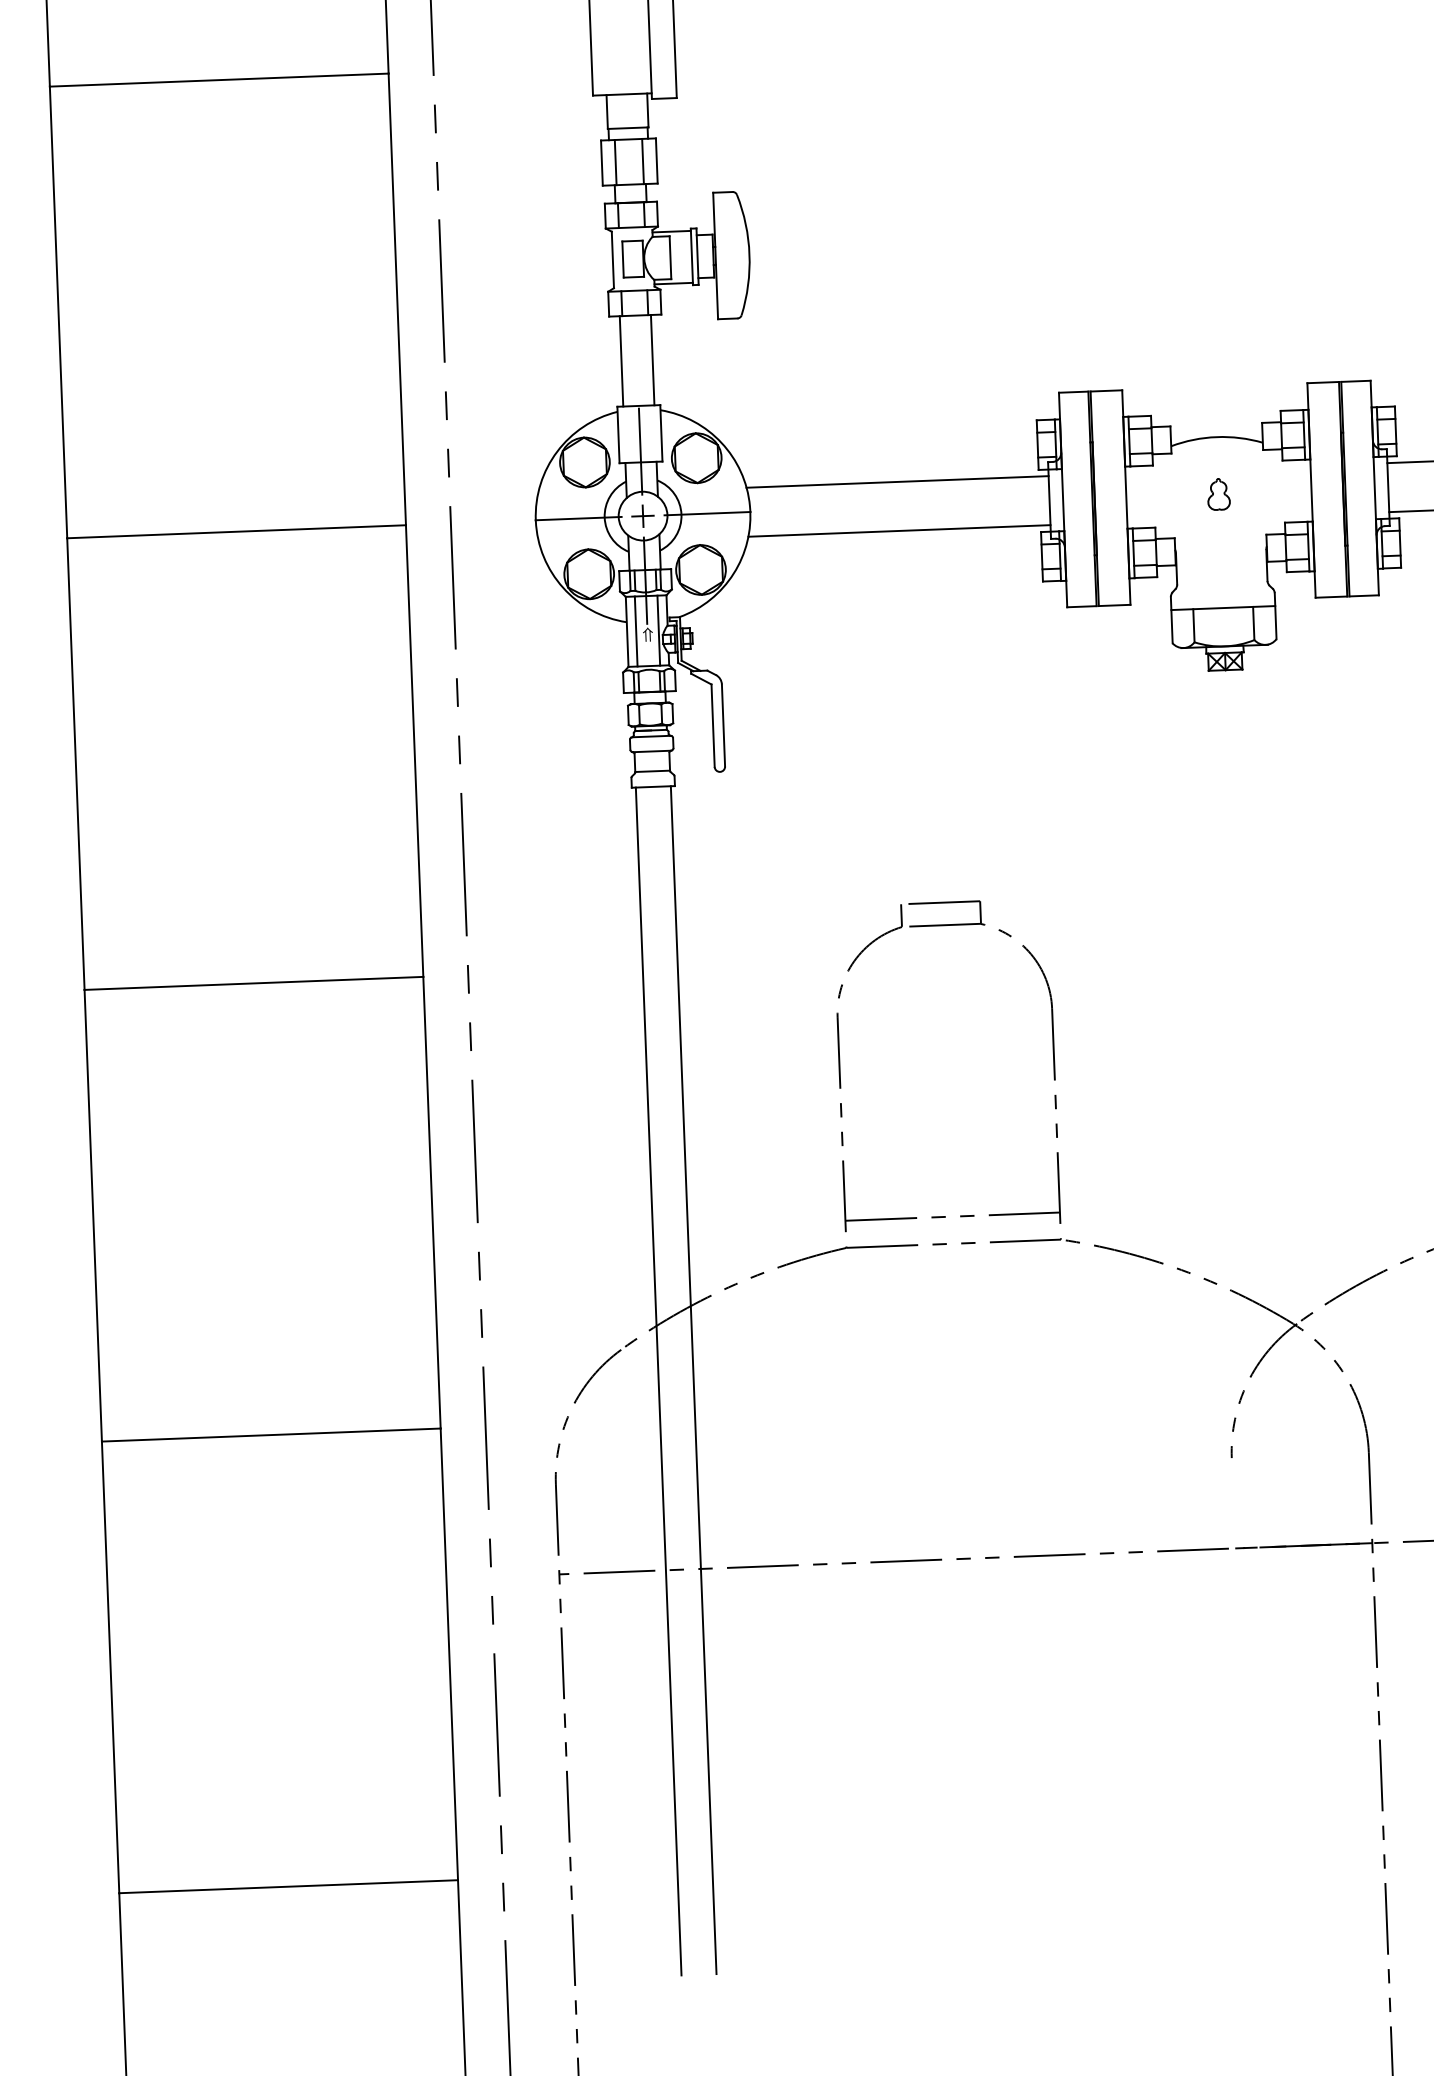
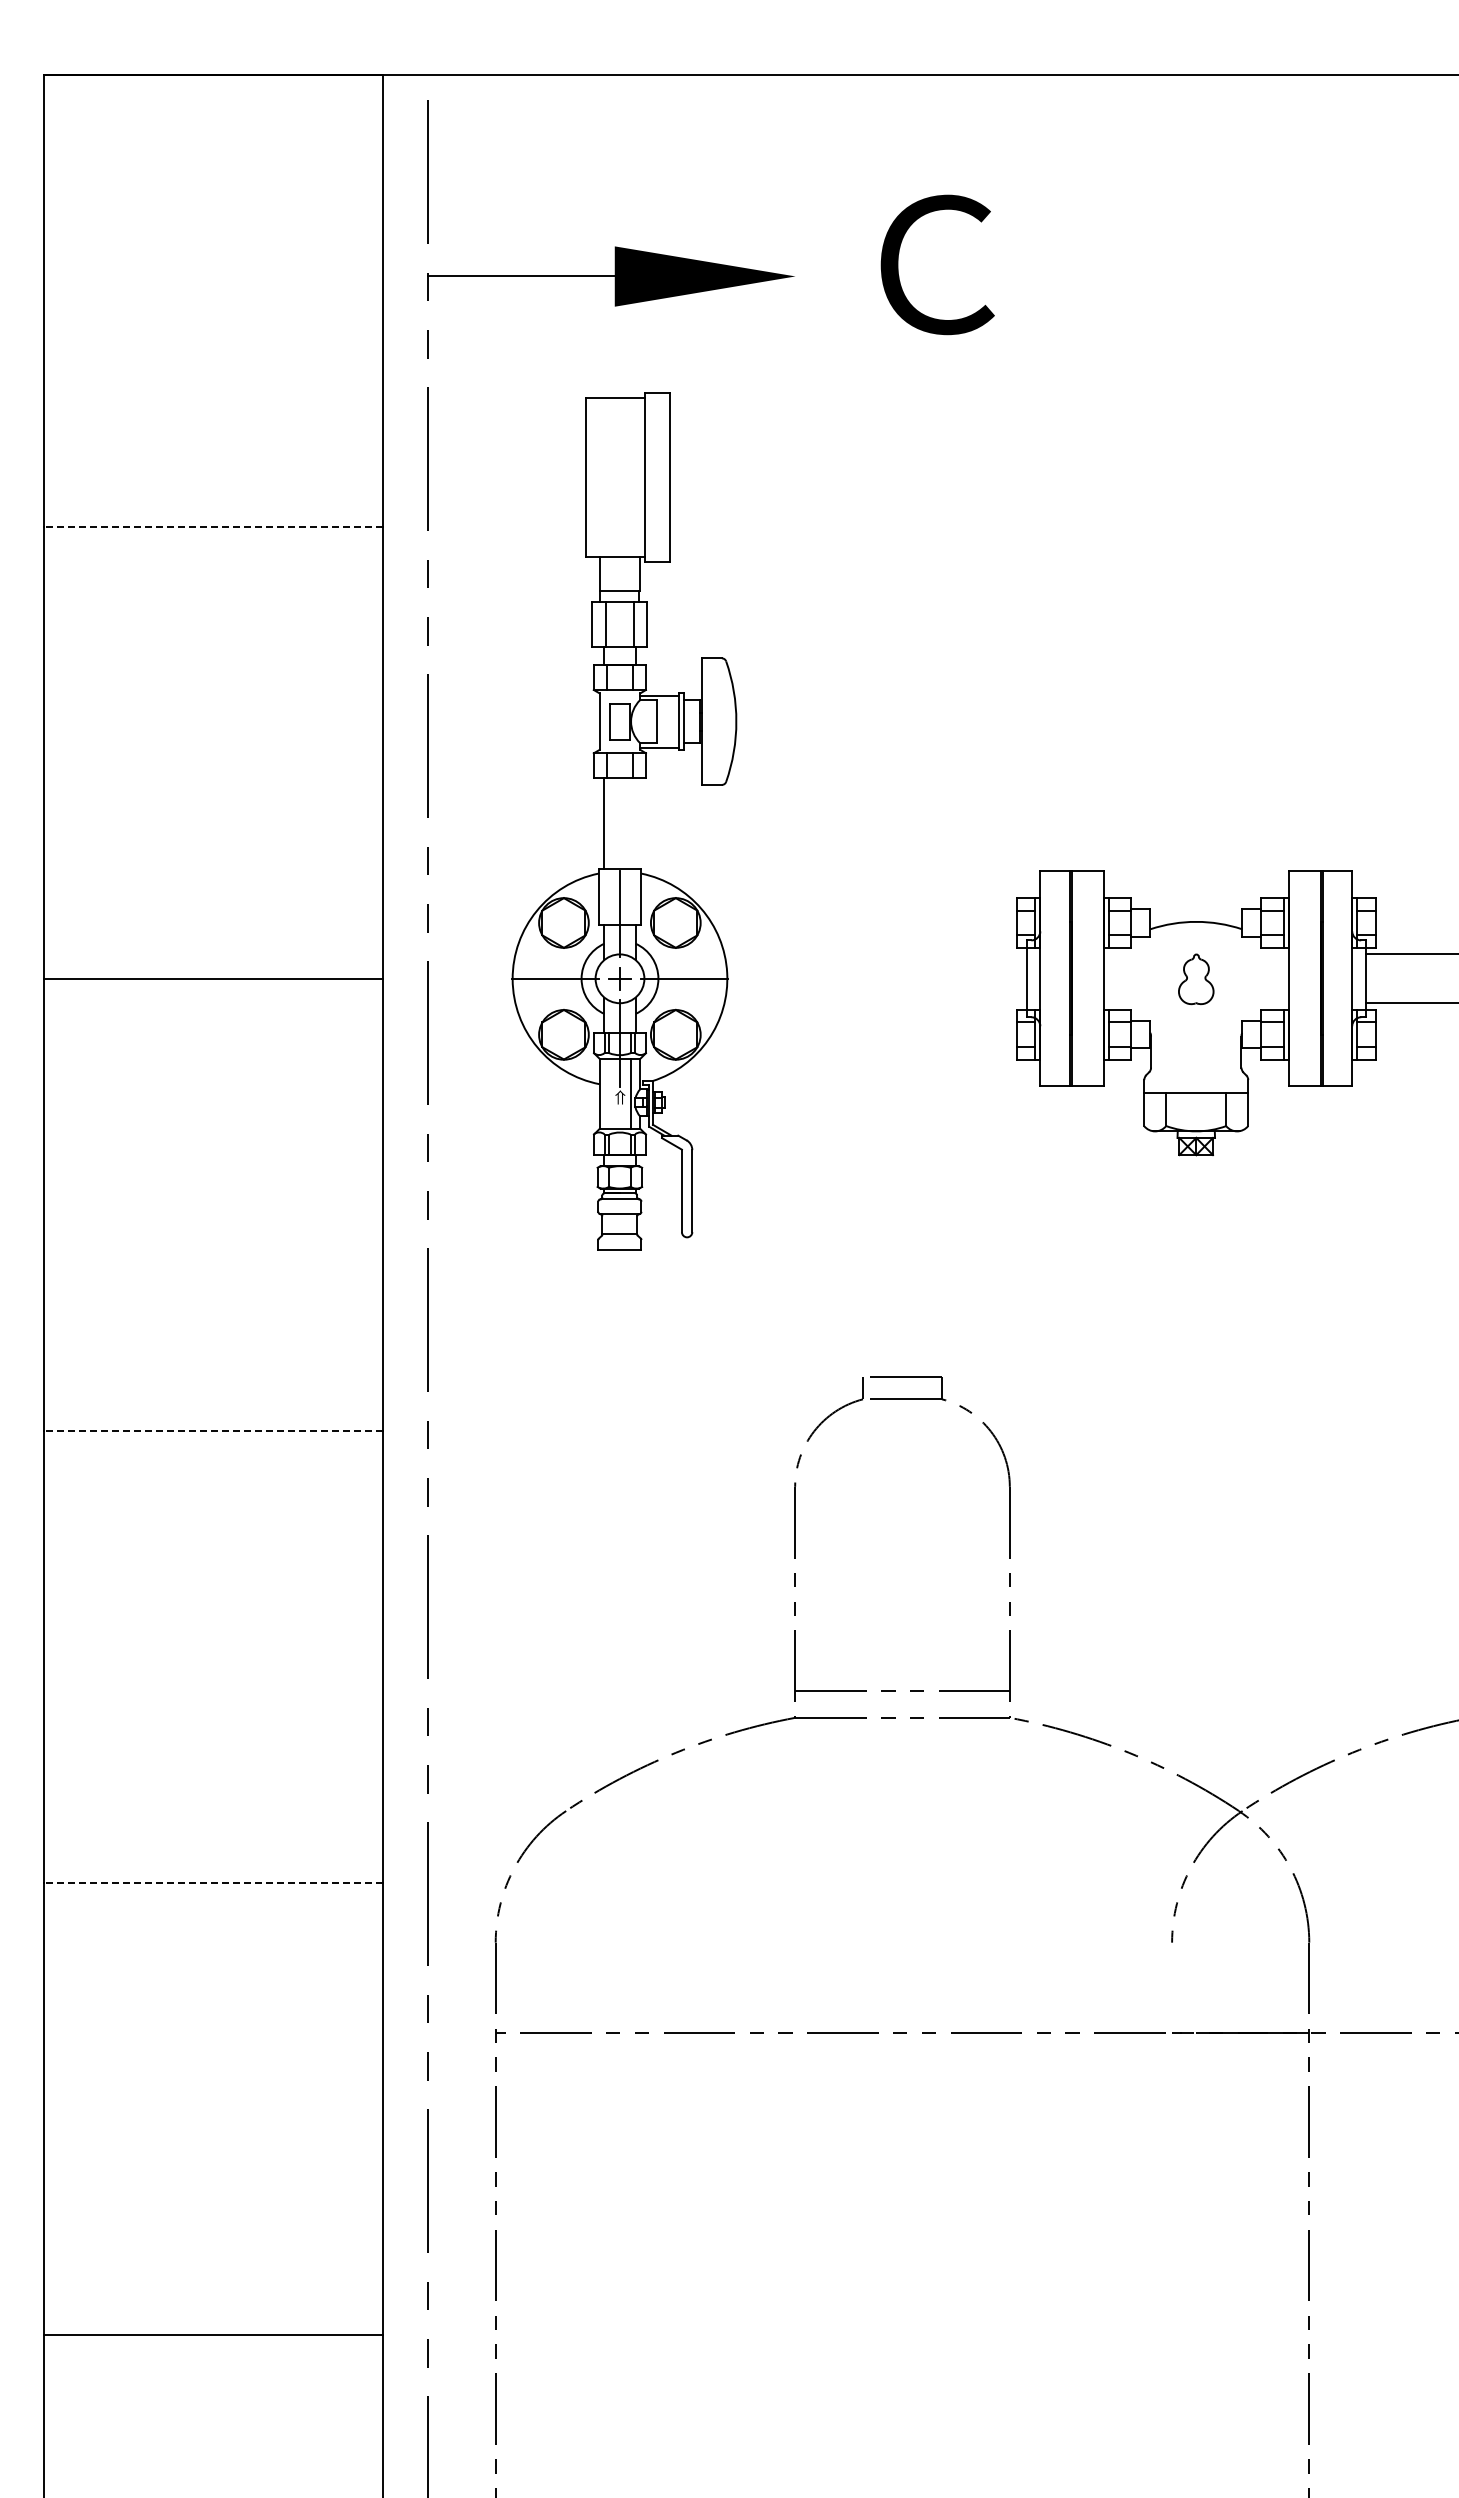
line: (218, 79) -> (212, 526), solid -> dashed
line: (652, 360) -> (635, 823), removed
line: (897, 482) -> (875, 954), removed
part: (1218, 493) -> (1195, 978), size x1.6
line: (899, 530) -> (875, 1003), removed
line: (635, 631) -> (608, 1093), removed
line: (253, 983) -> (212, 1430), solid -> dashed
line: (693, 1379) -> (637, 1843), removed
line: (658, 1380) -> (602, 1843), removed
line: (270, 1434) -> (212, 1882), solid -> dashed

